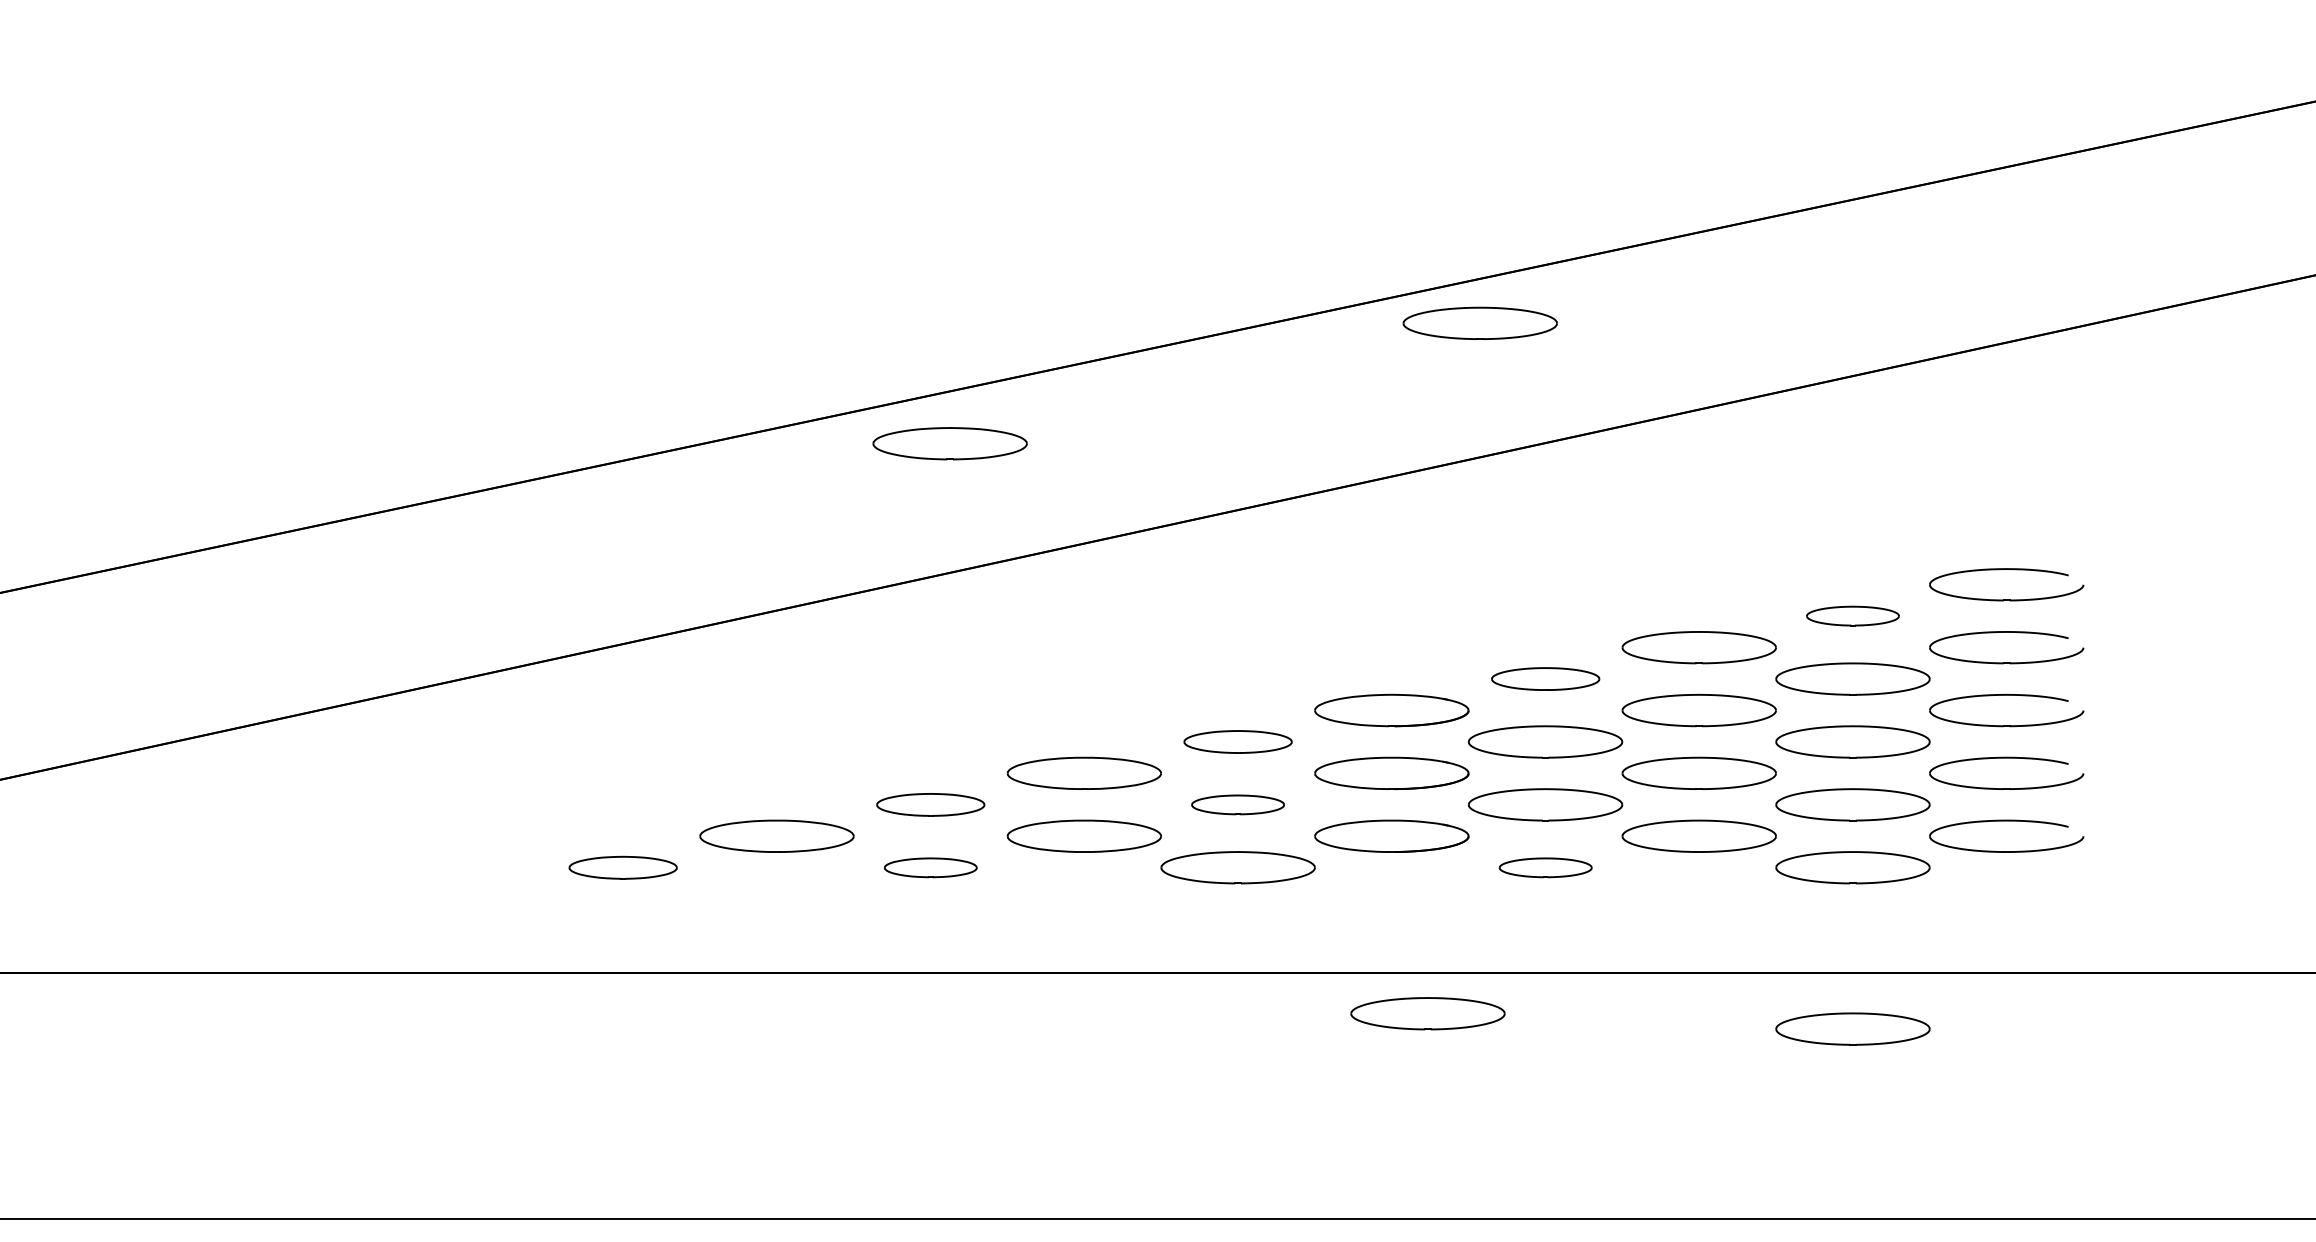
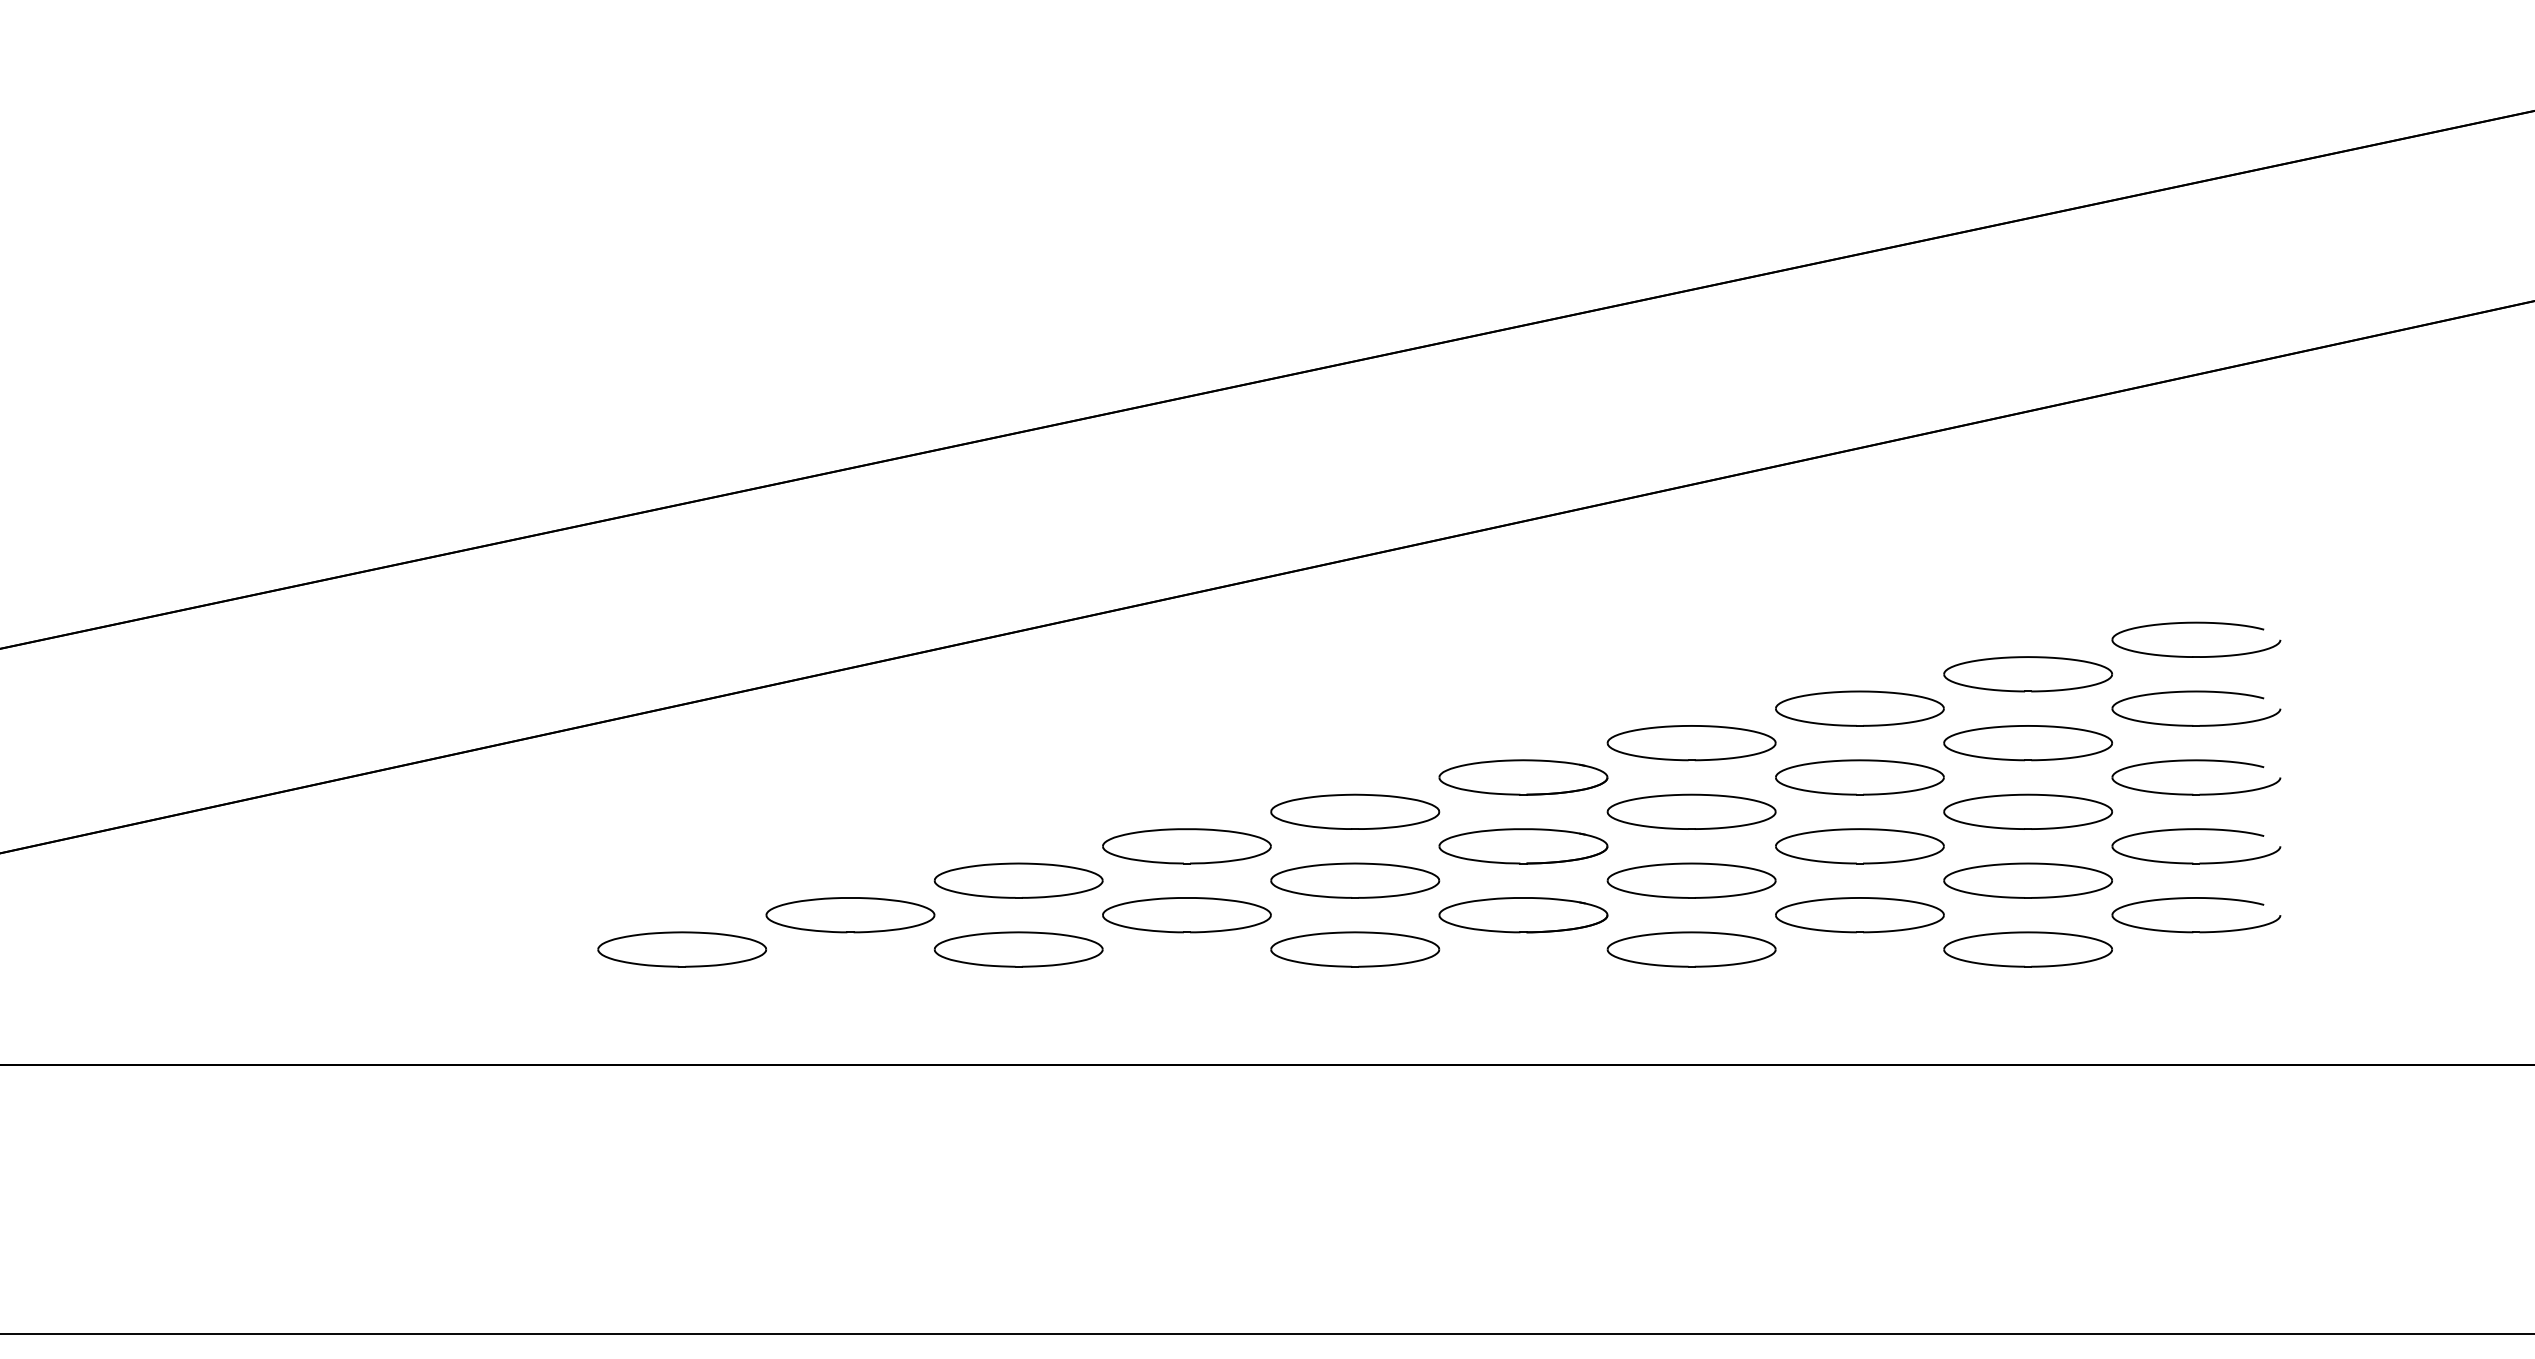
part: (1479, 322) -> (1619, 352), removed
part: (949, 443) -> (1039, 485), removed
part: (1852, 615) -> (2027, 673), size x1.67
part: (1545, 678) -> (1691, 742), size x1.43
part: (1237, 741) -> (1354, 811), size x1.43
part: (930, 804) -> (1018, 880), size x1.43
part: (1237, 804) -> (1354, 880), size x1.67
part: (622, 867) -> (681, 949), size x1.43
part: (930, 867) -> (1018, 949), size x1.67
part: (1545, 867) -> (1691, 949), size x1.67
part: (1427, 1013) -> (1562, 1109), removed
part: (1852, 1028) -> (2027, 1125), removed

